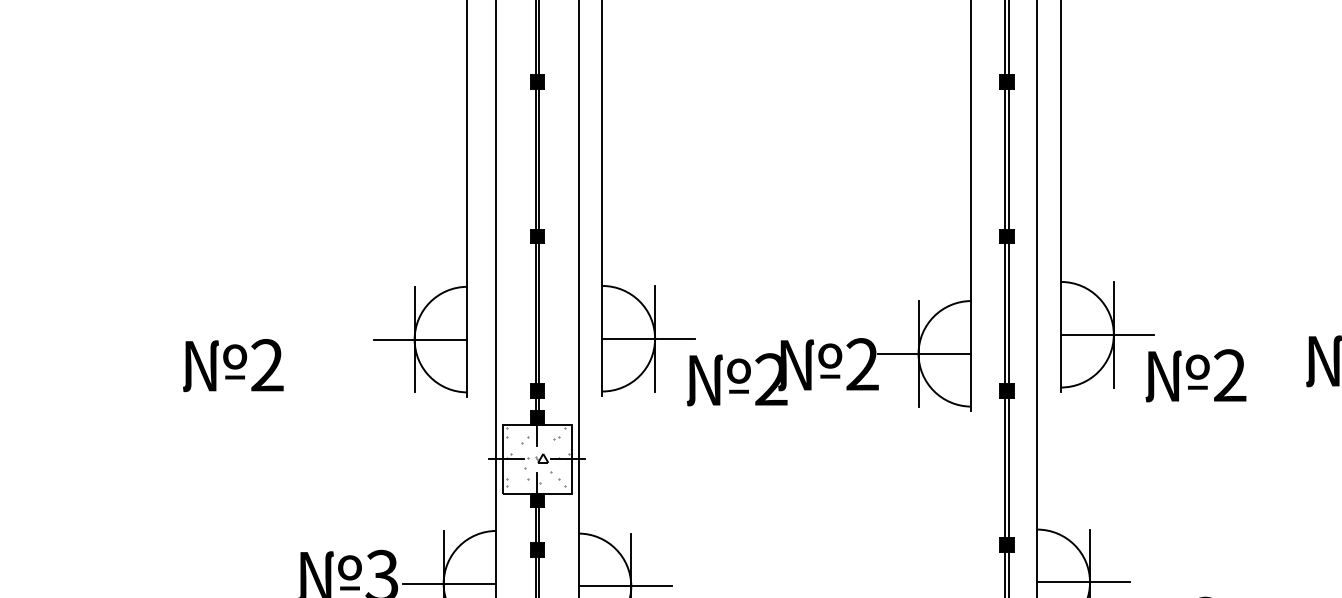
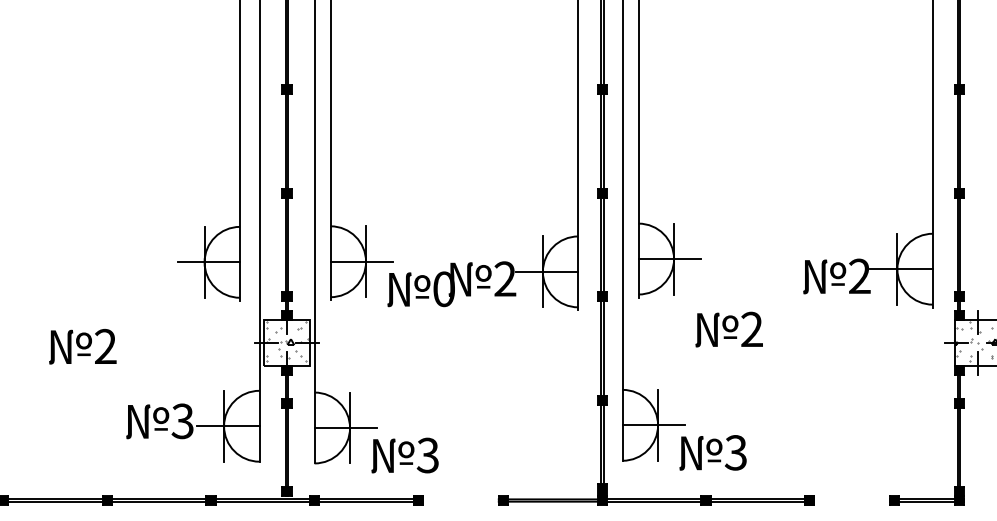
text: (232, 365) -> (82, 346), moved
text: (1194, 375) -> (728, 329), moved
text: (770, 380) -> (443, 289), 2 -> 0

